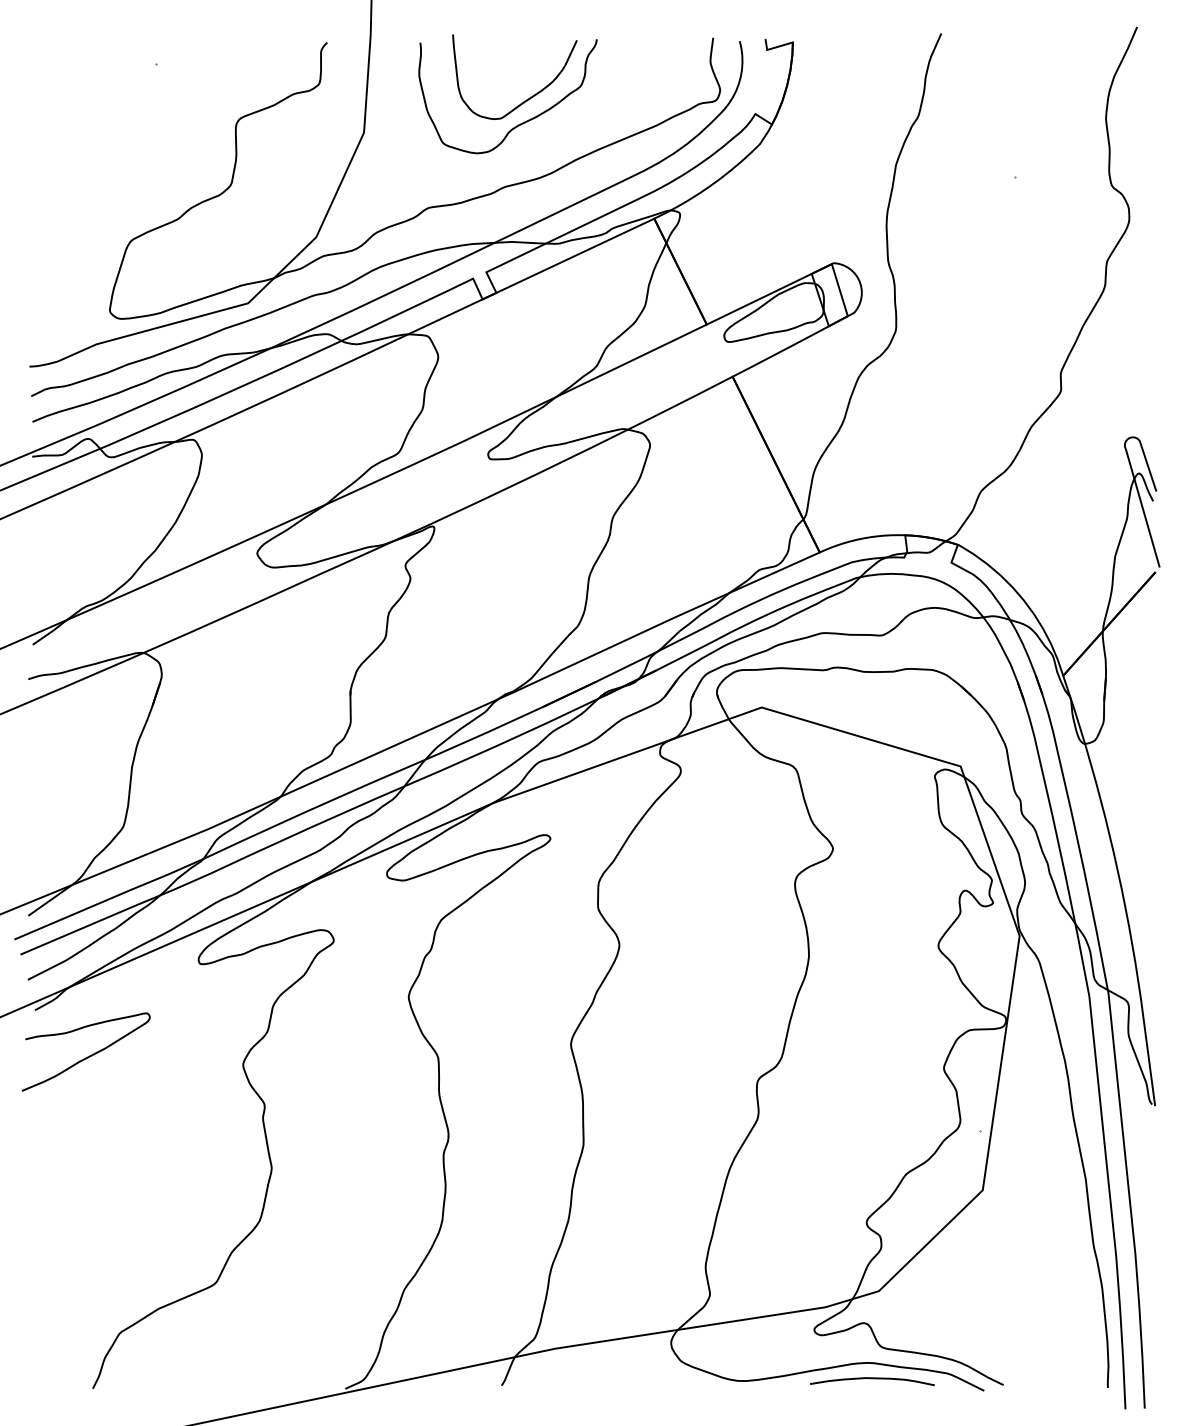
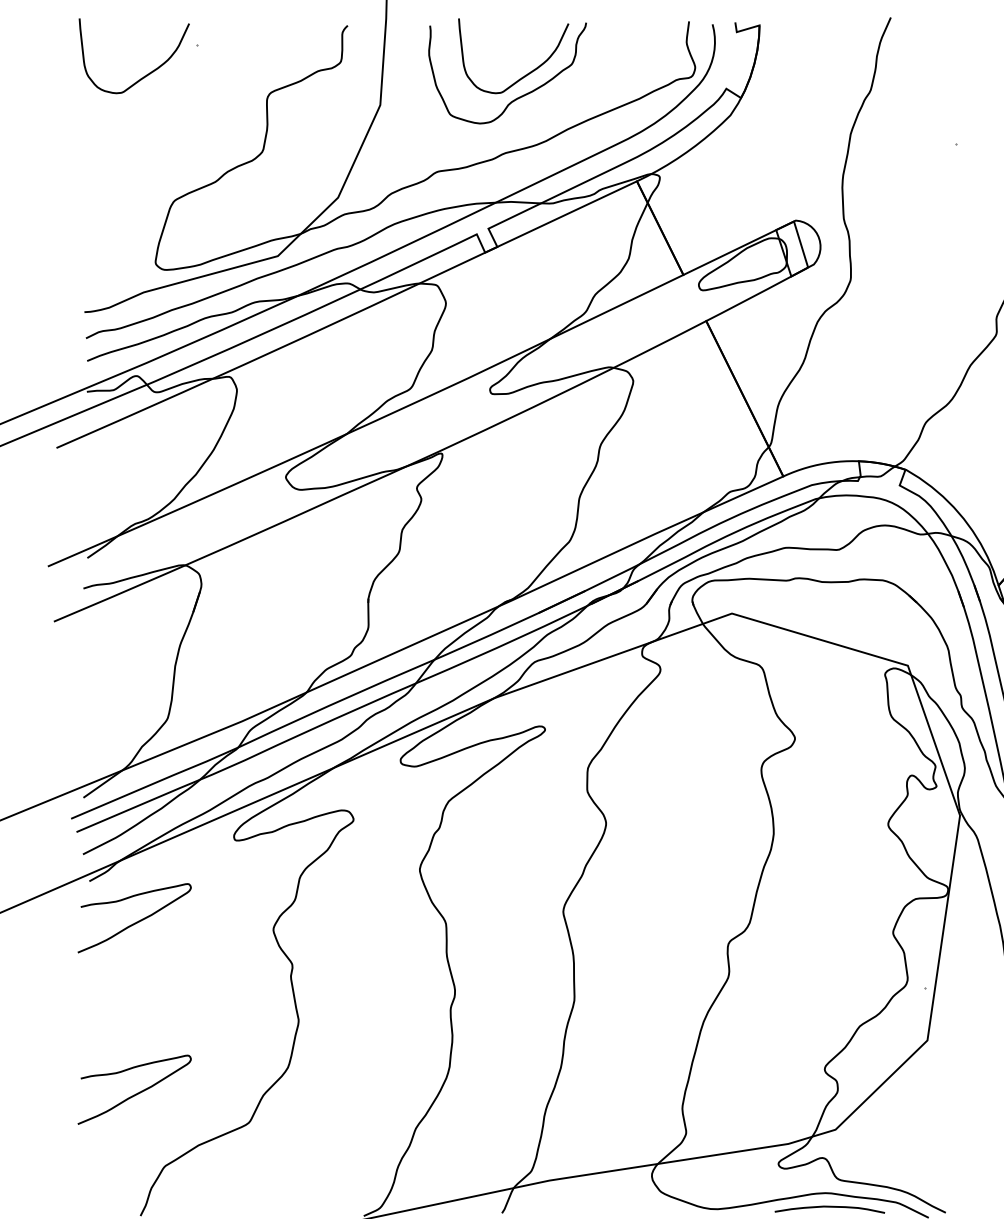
curve: (100, 97) -> (147, 74), added
curve: (87, 1250) -> (135, 1093), added

